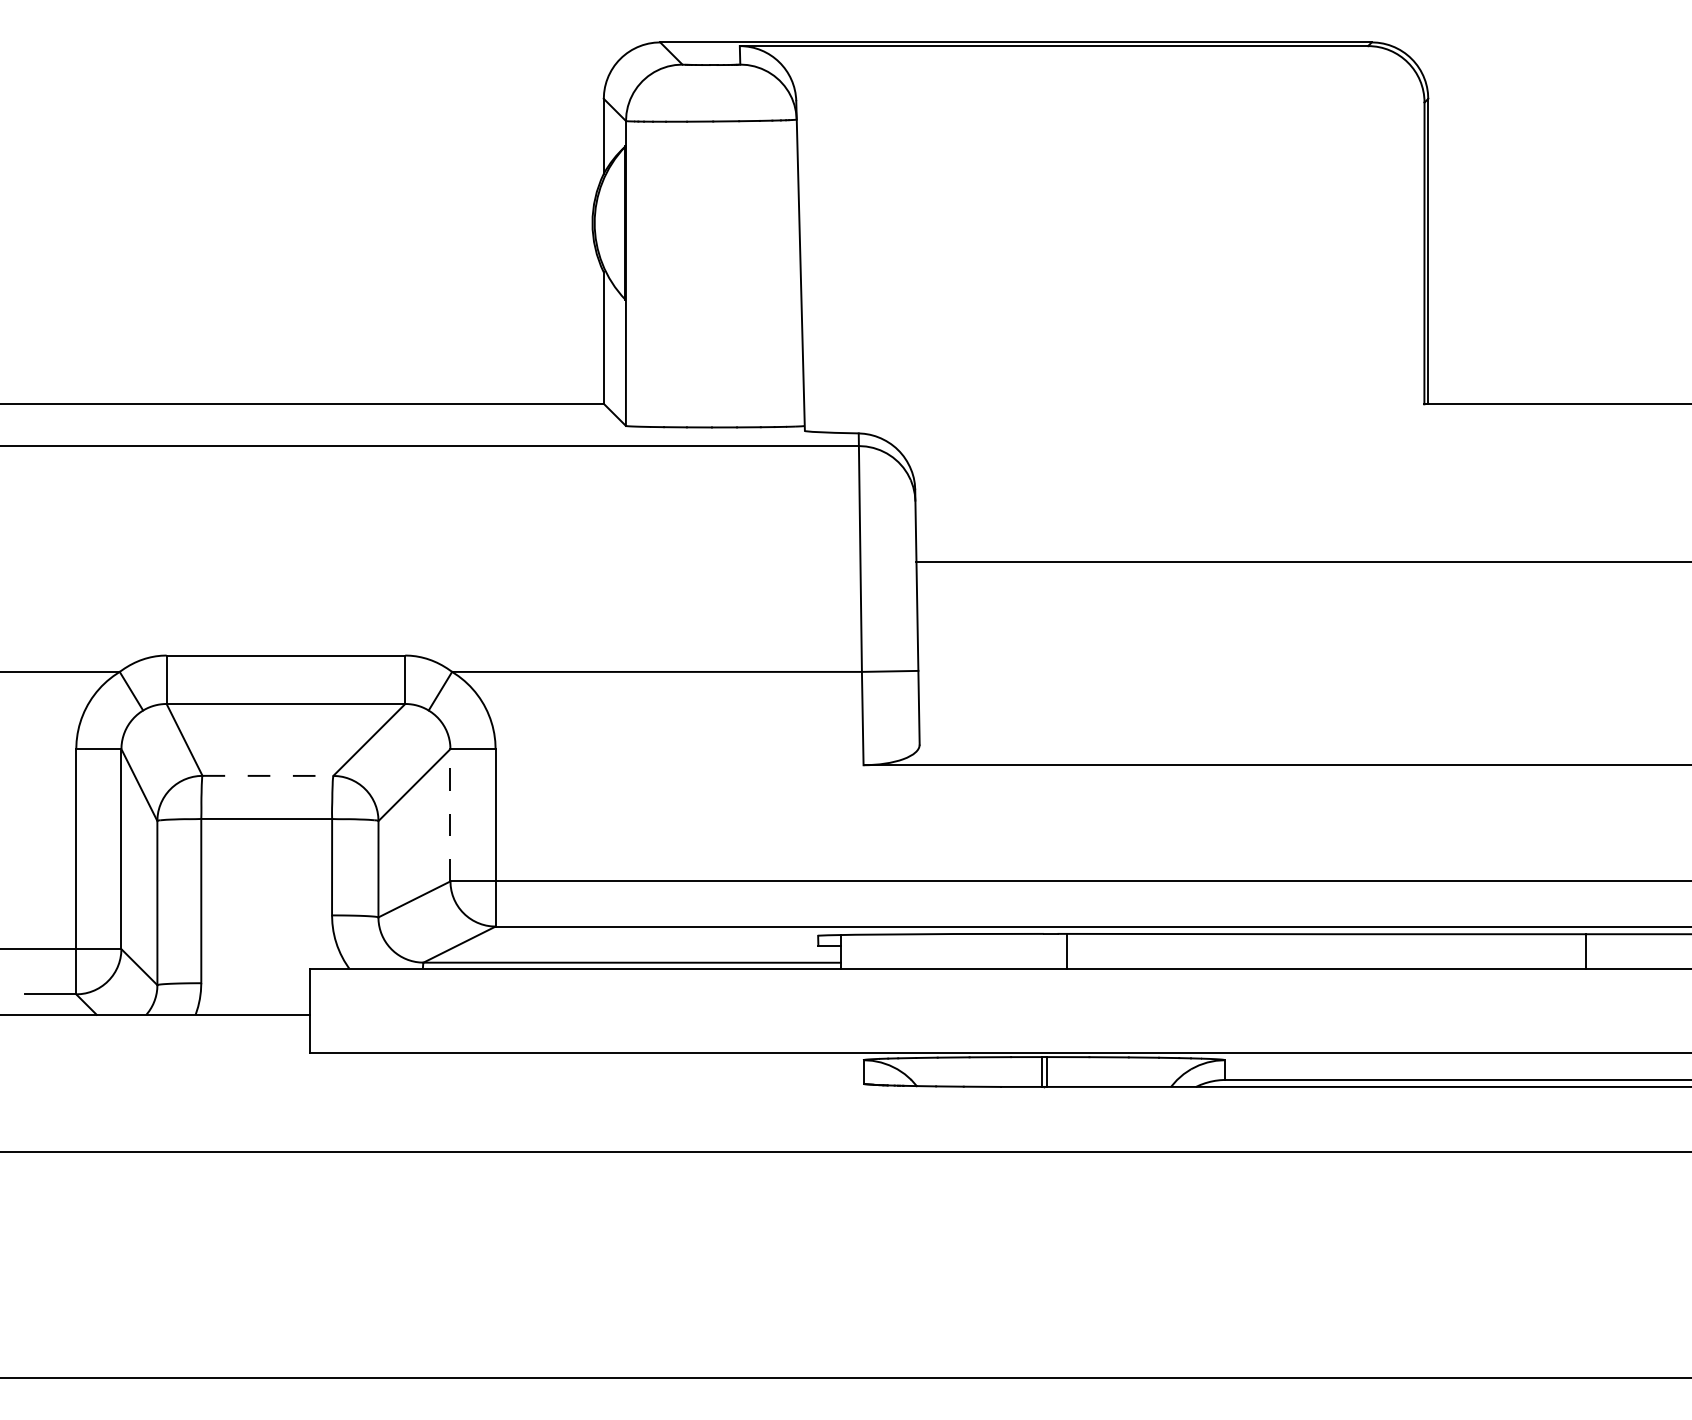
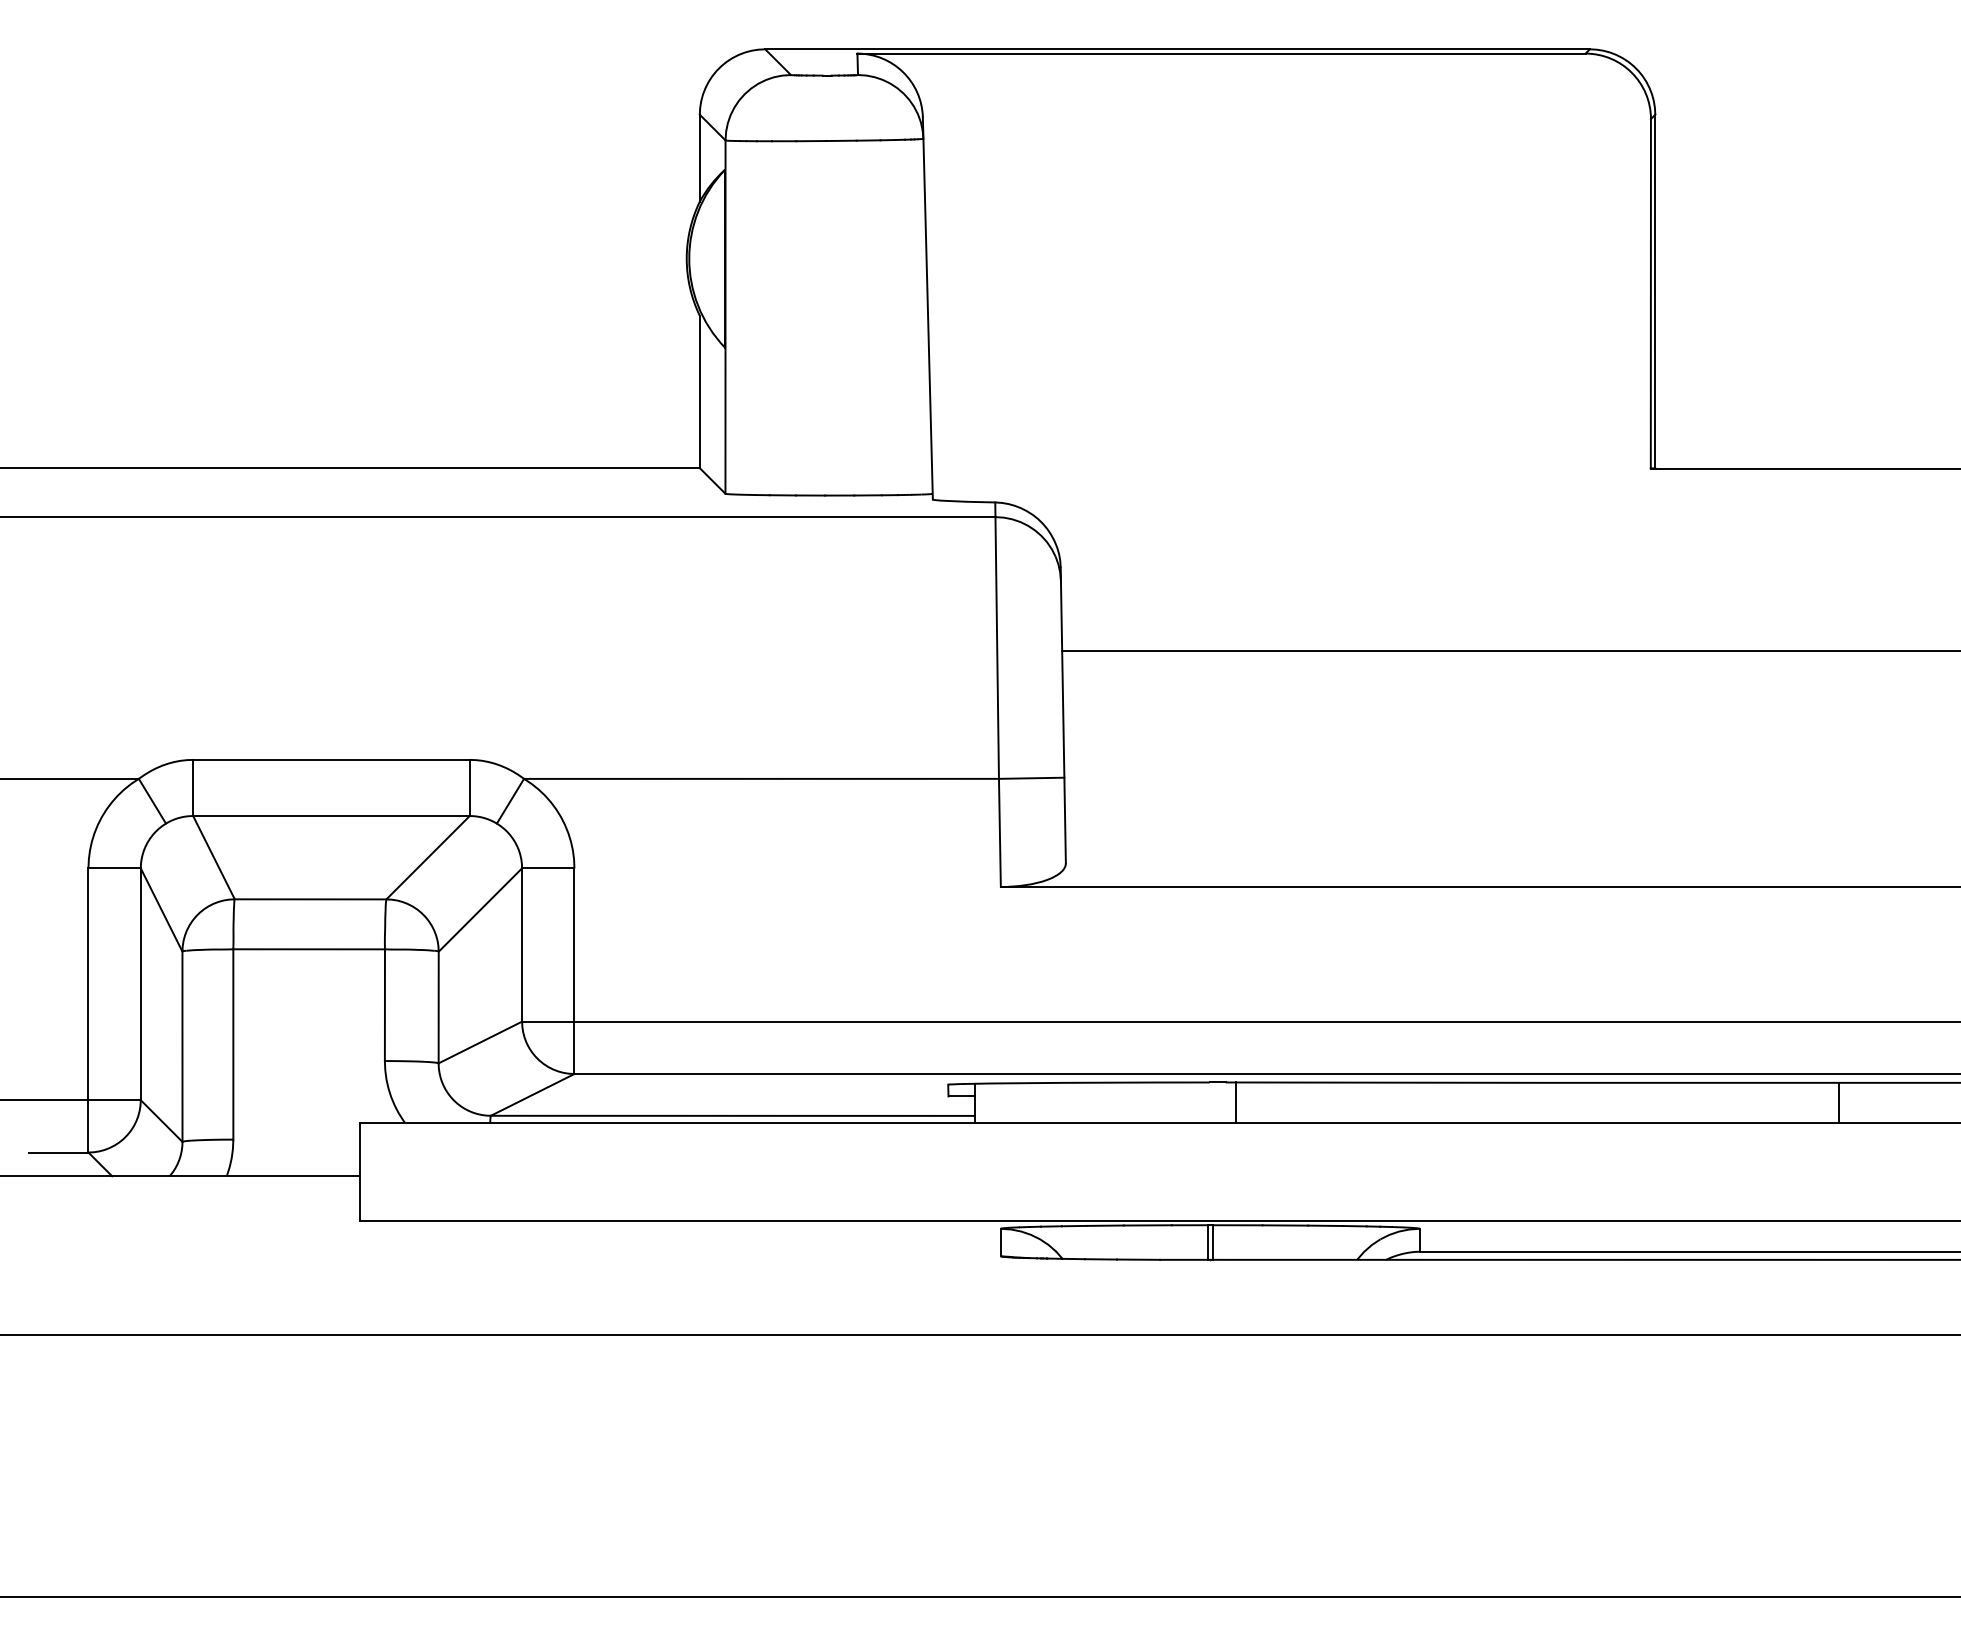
line: (268, 775) -> (311, 898), dashed -> solid
line: (450, 814) -> (522, 944), dashed -> solid

